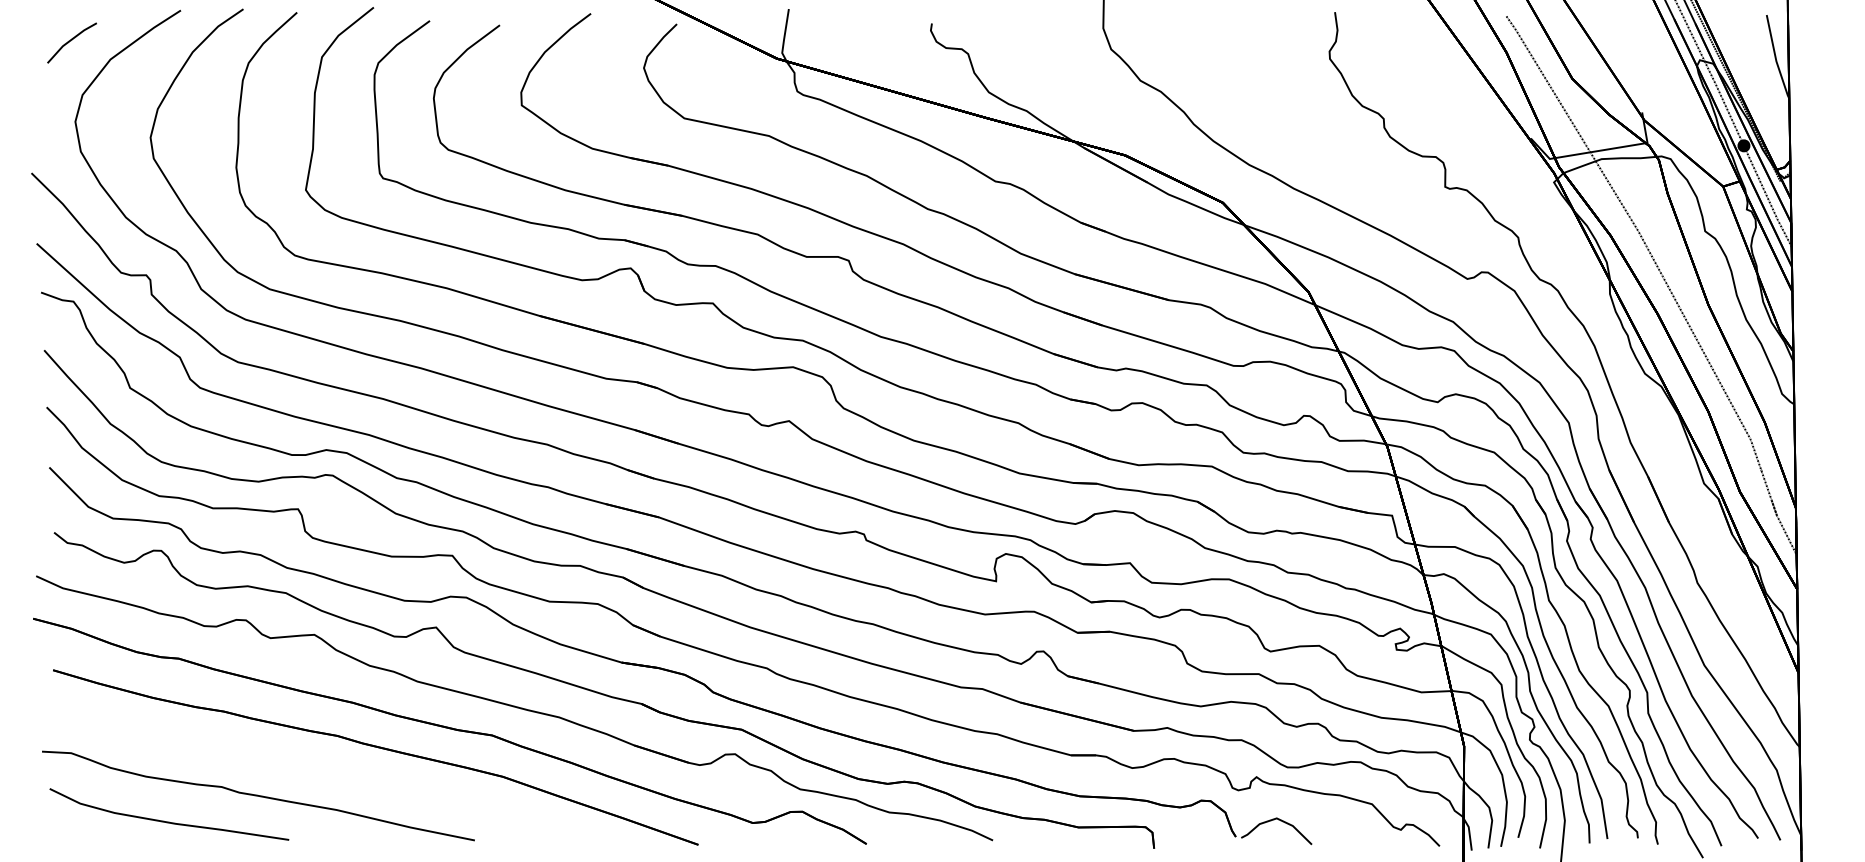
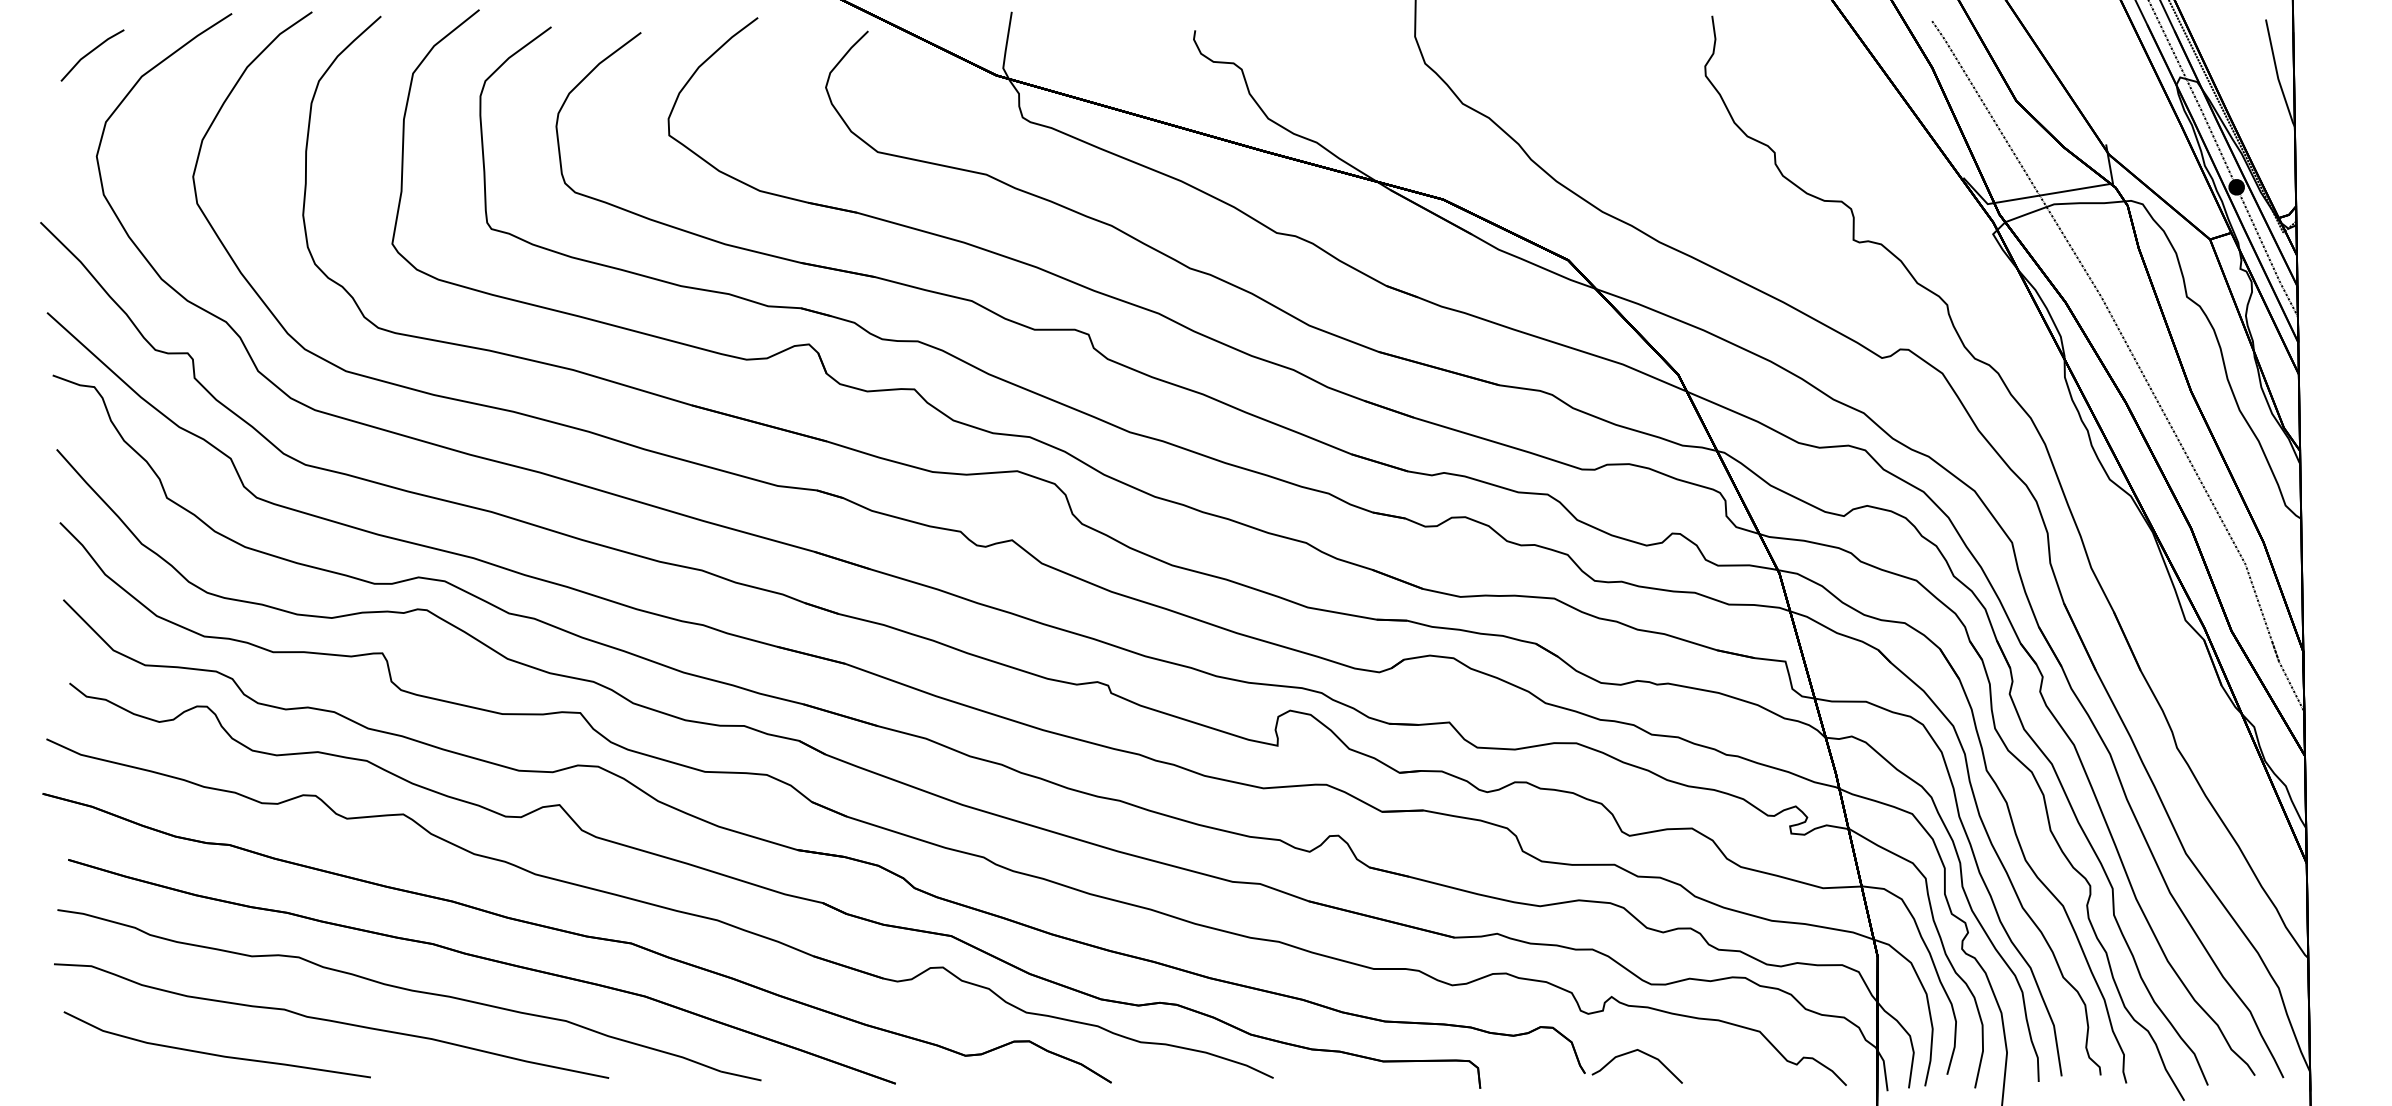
part: (318, 775) -> (408, 994), added

